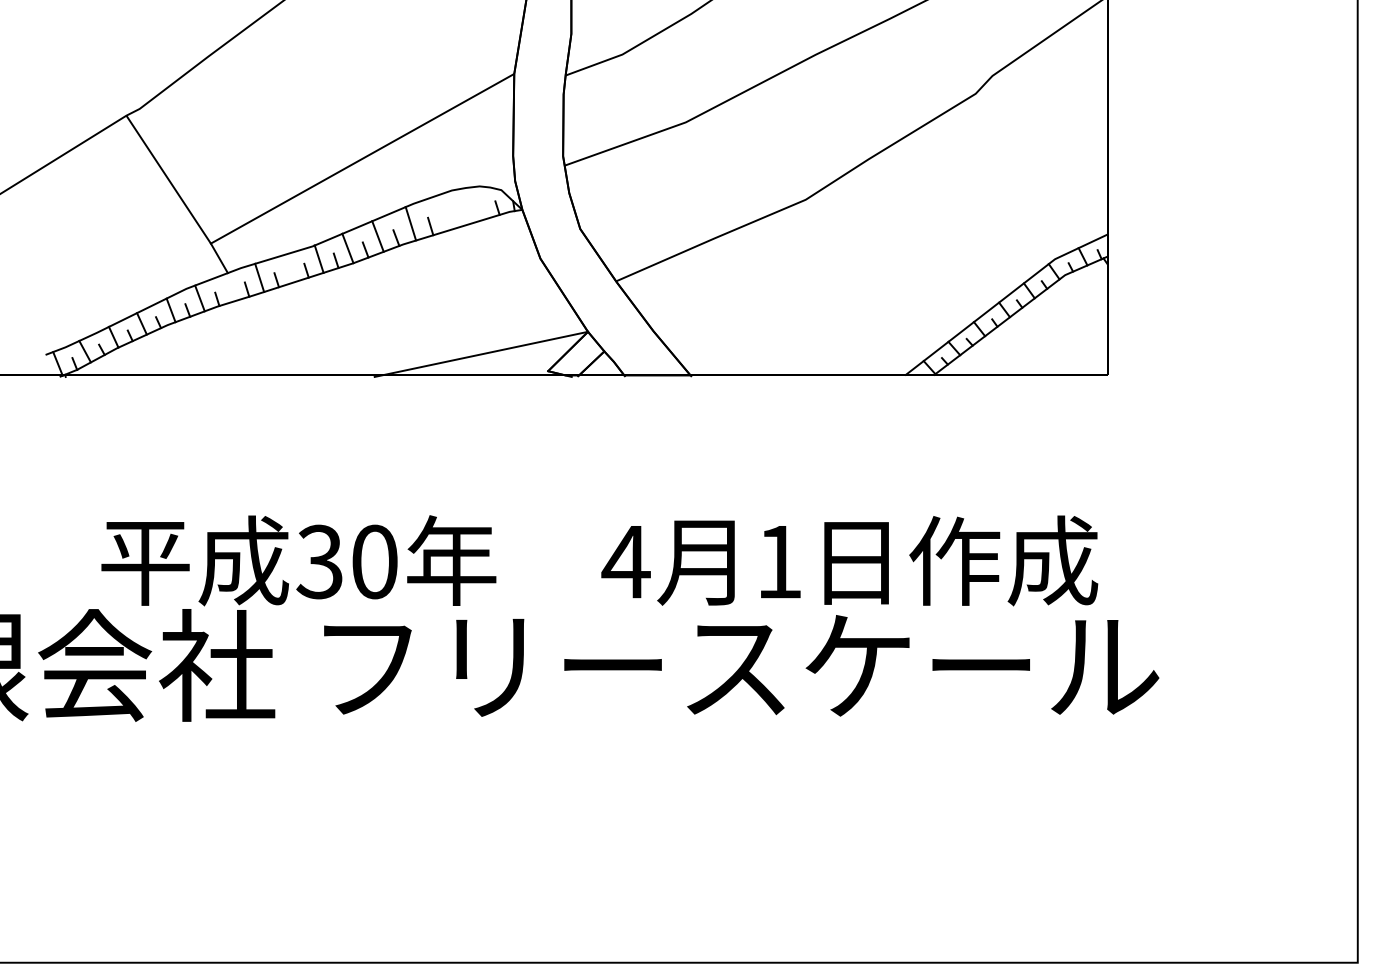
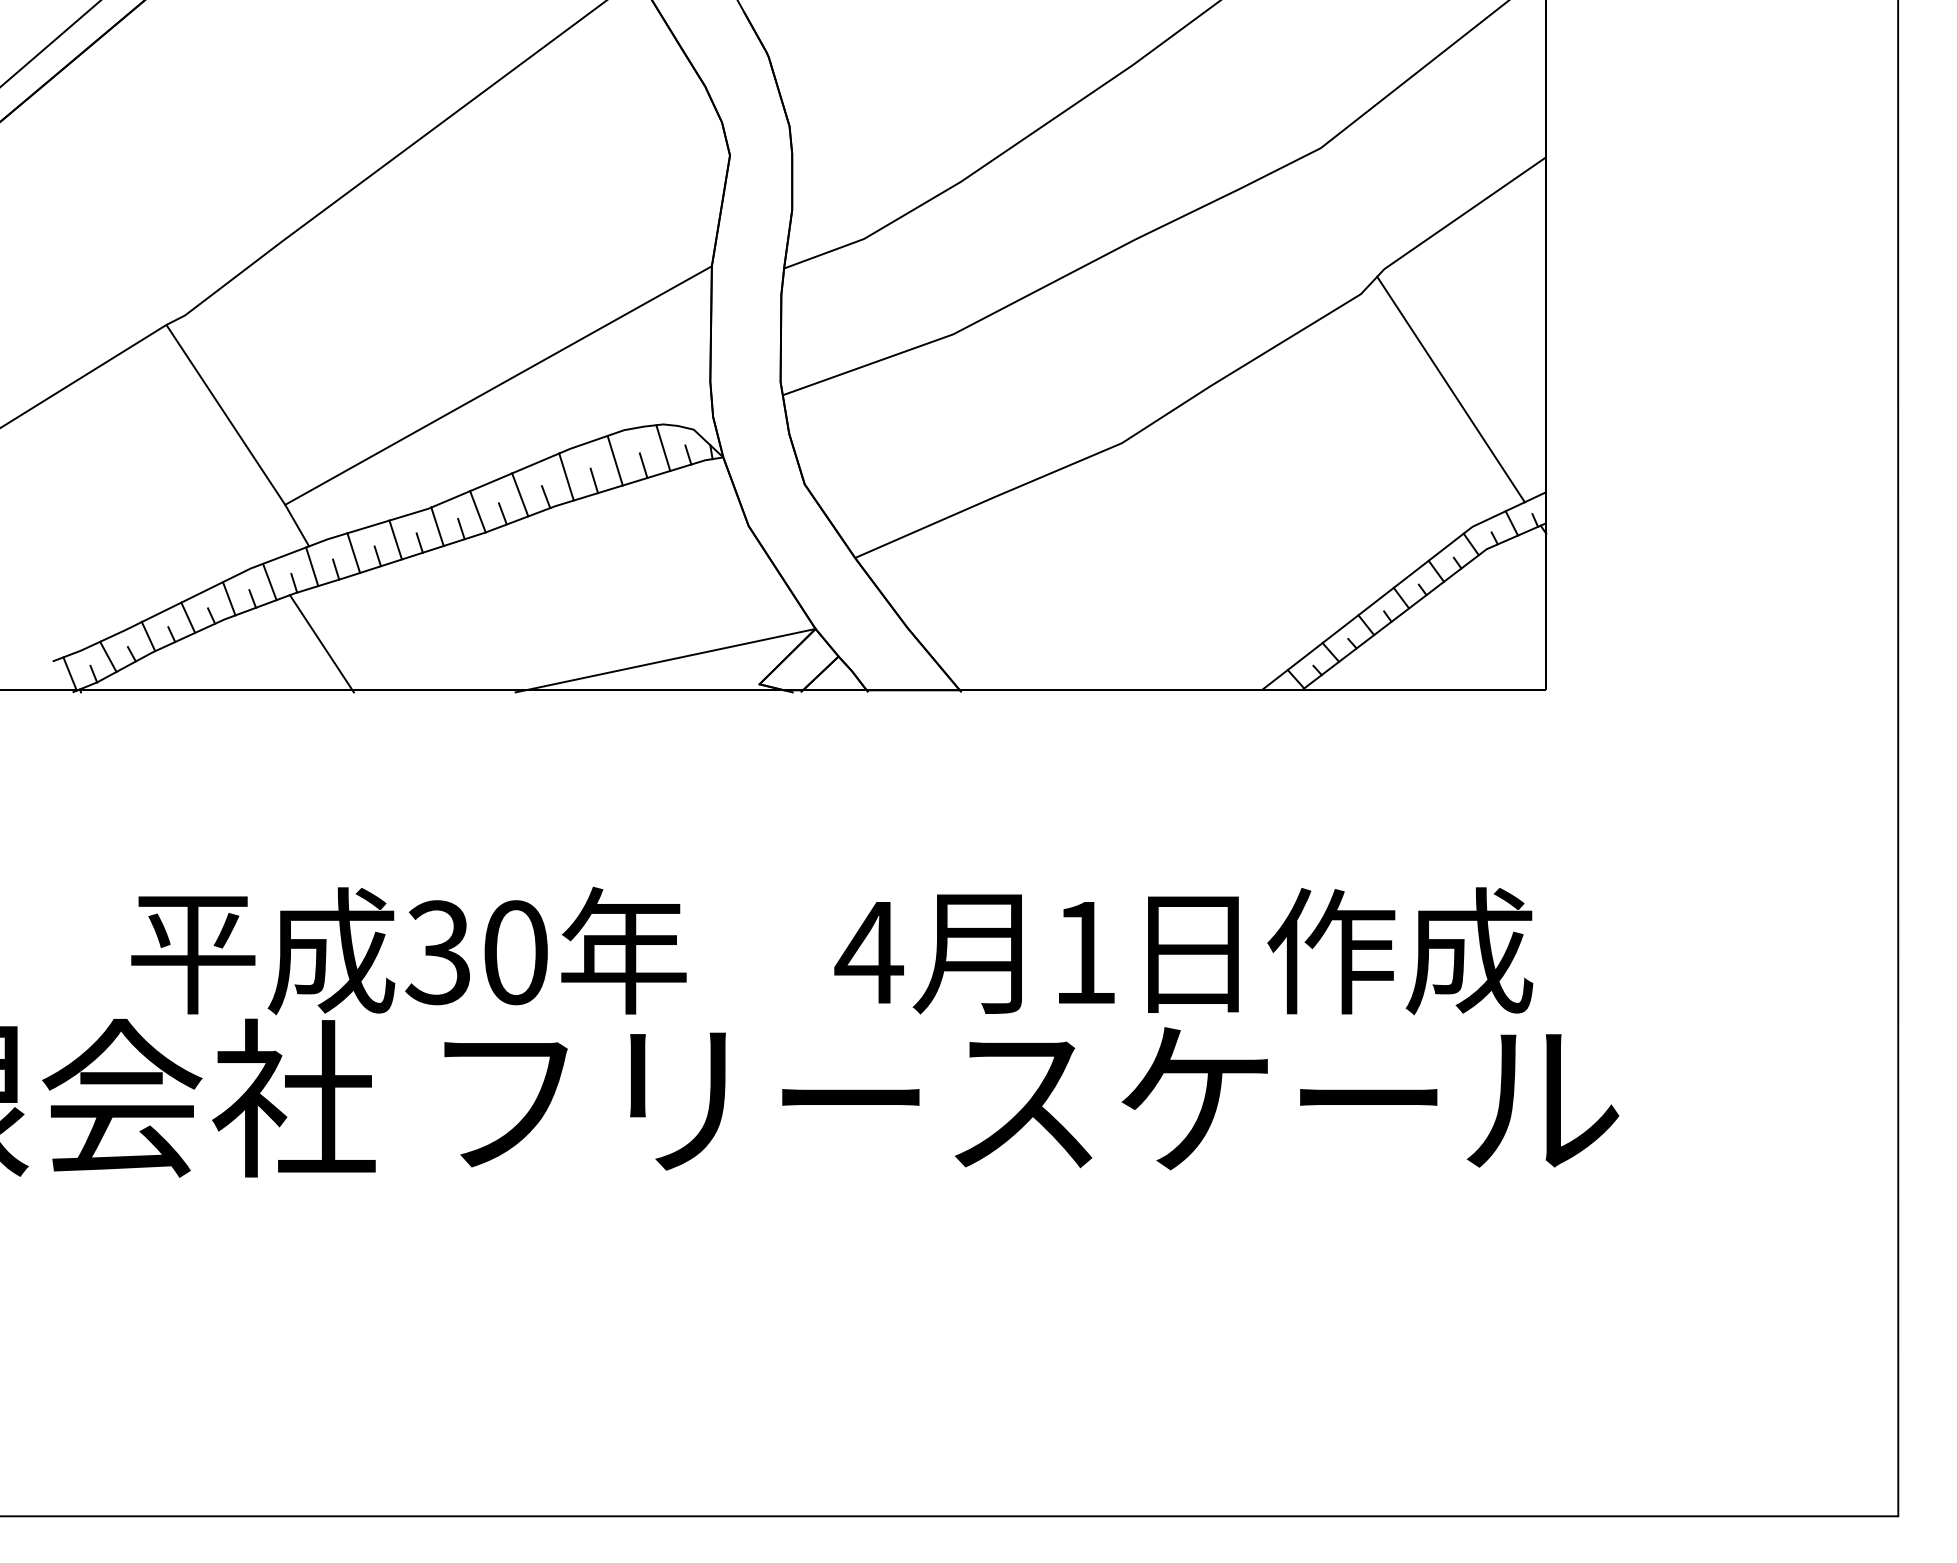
line: (1039, 161) -> (1450, 389), added
line: (479, 202) -> (663, 447), added
line: (445, 212) -> (614, 460), added
line: (465, 215) -> (643, 465), added
line: (289, 268) -> (395, 539), added
line: (230, 287) -> (312, 566), added
line: (236, 342) -> (321, 643), added

